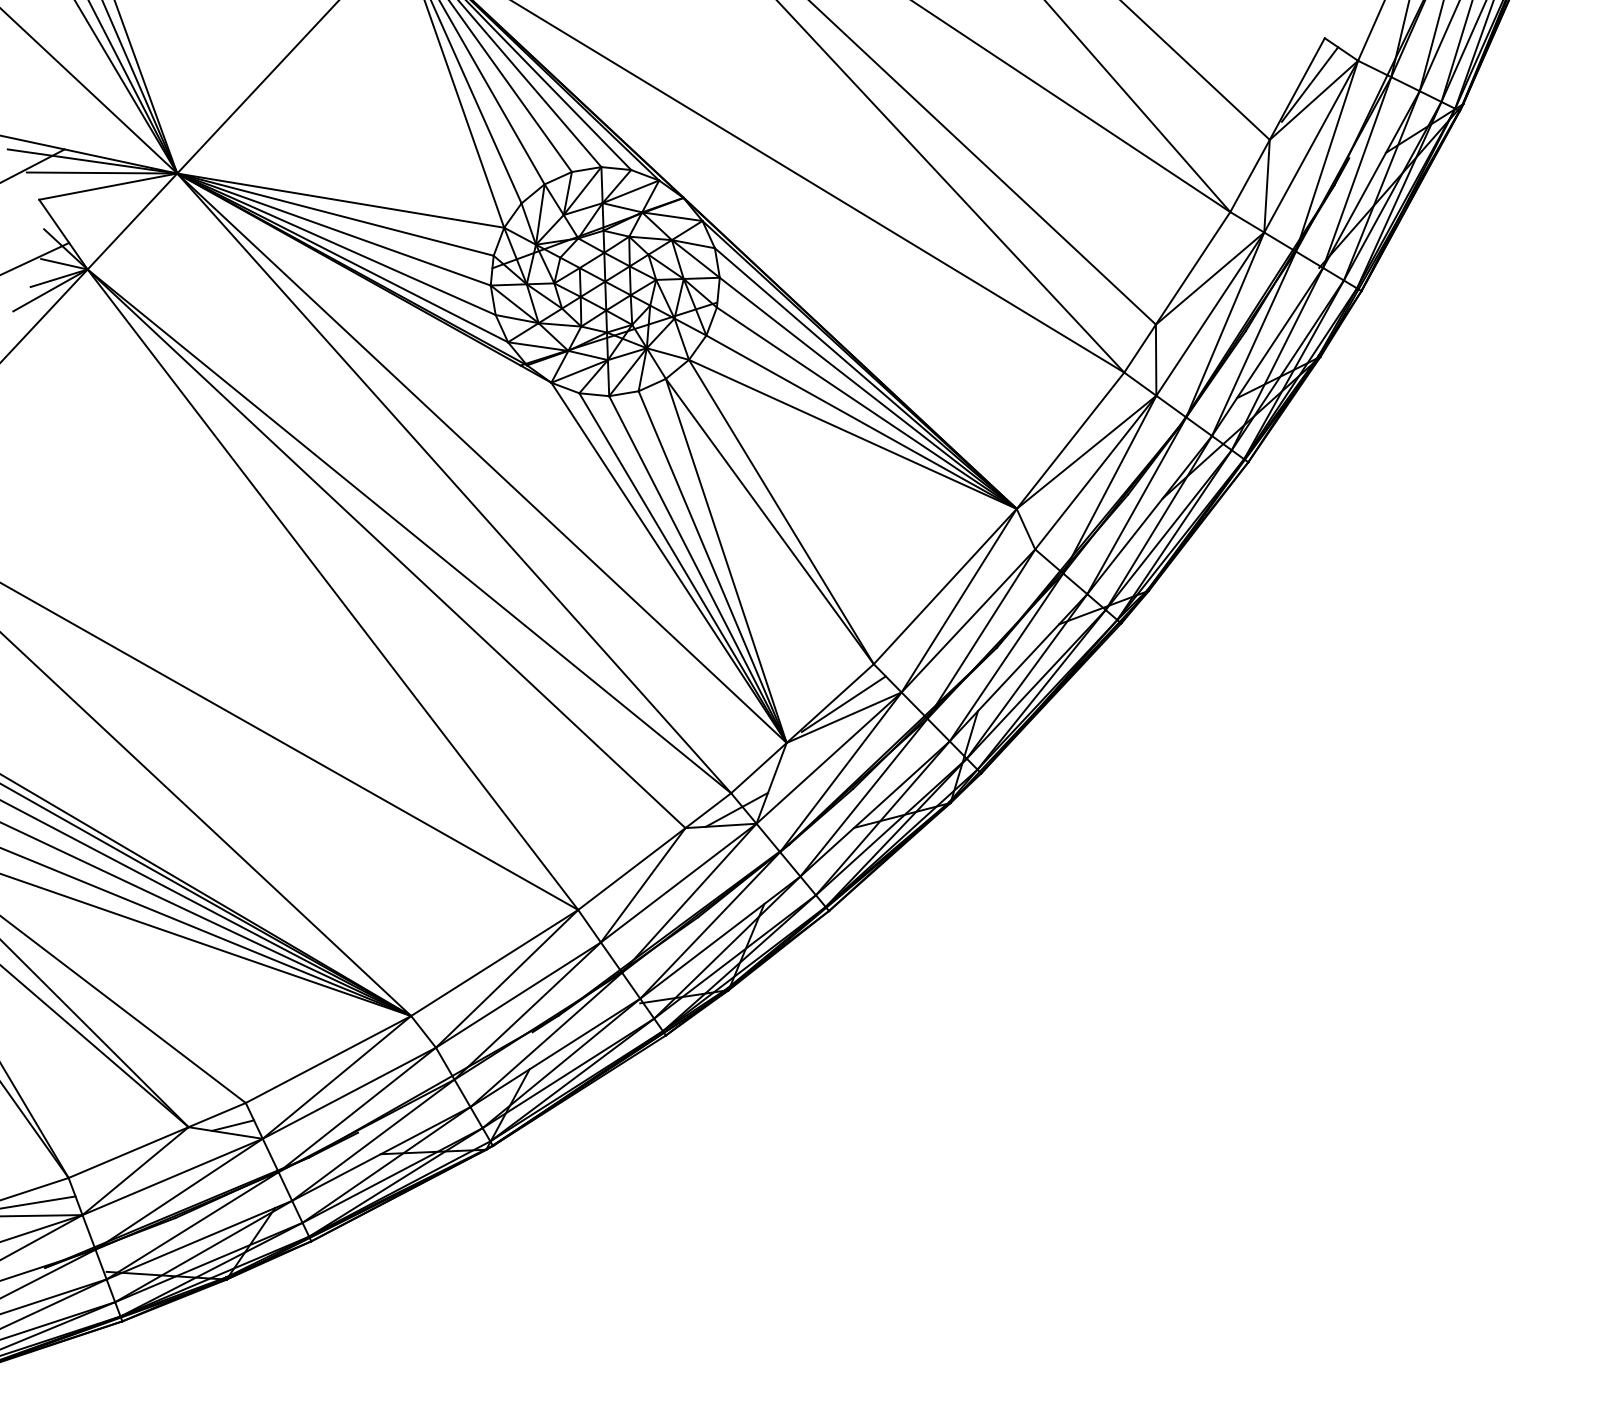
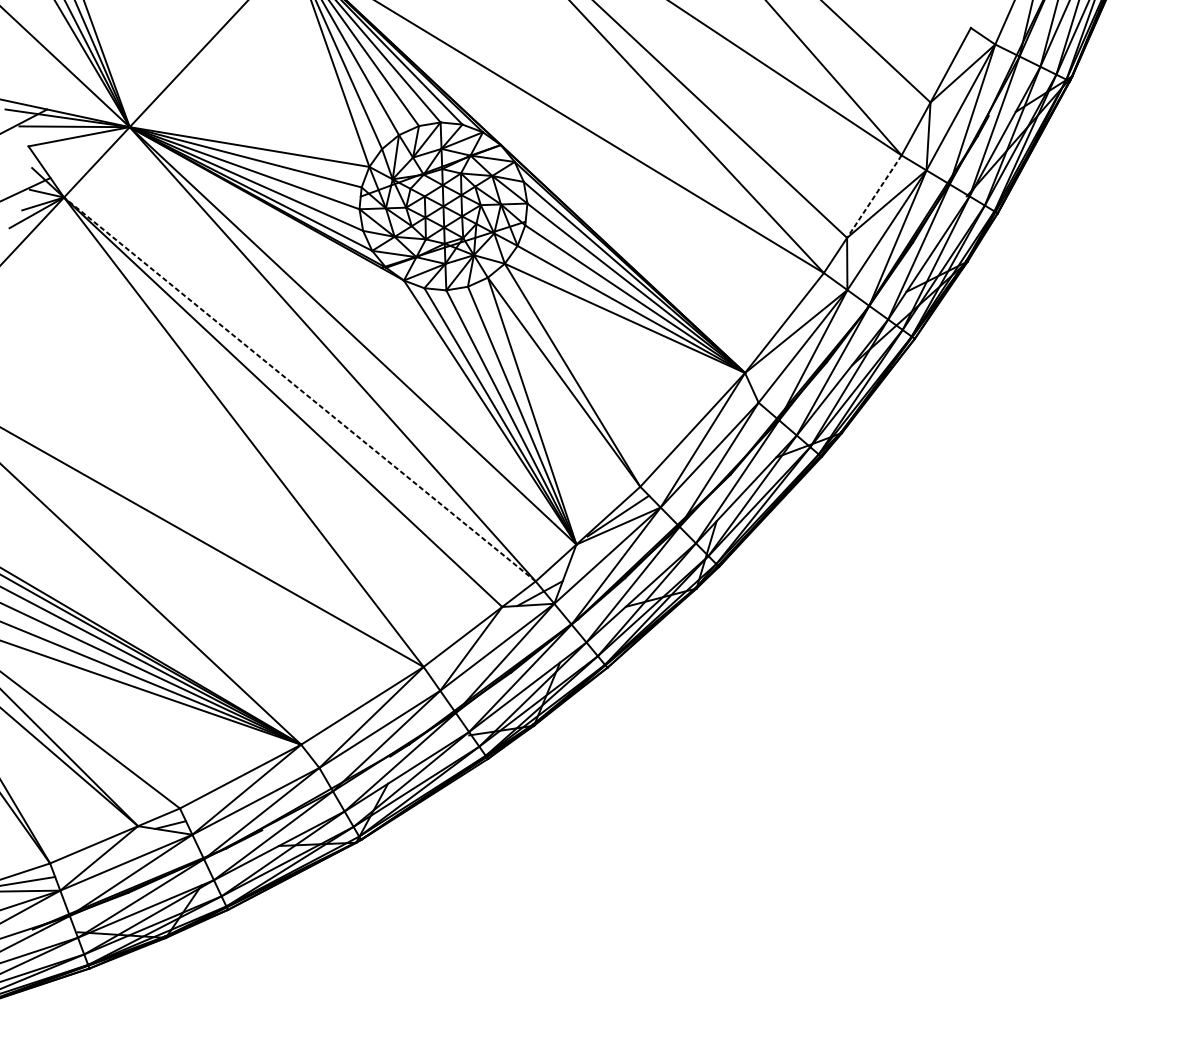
line: (1309, 84) -> (959, 61), removed
line: (1192, 268) -> (873, 196), solid -> dashed
line: (409, 531) -> (299, 389), solid -> dashed

